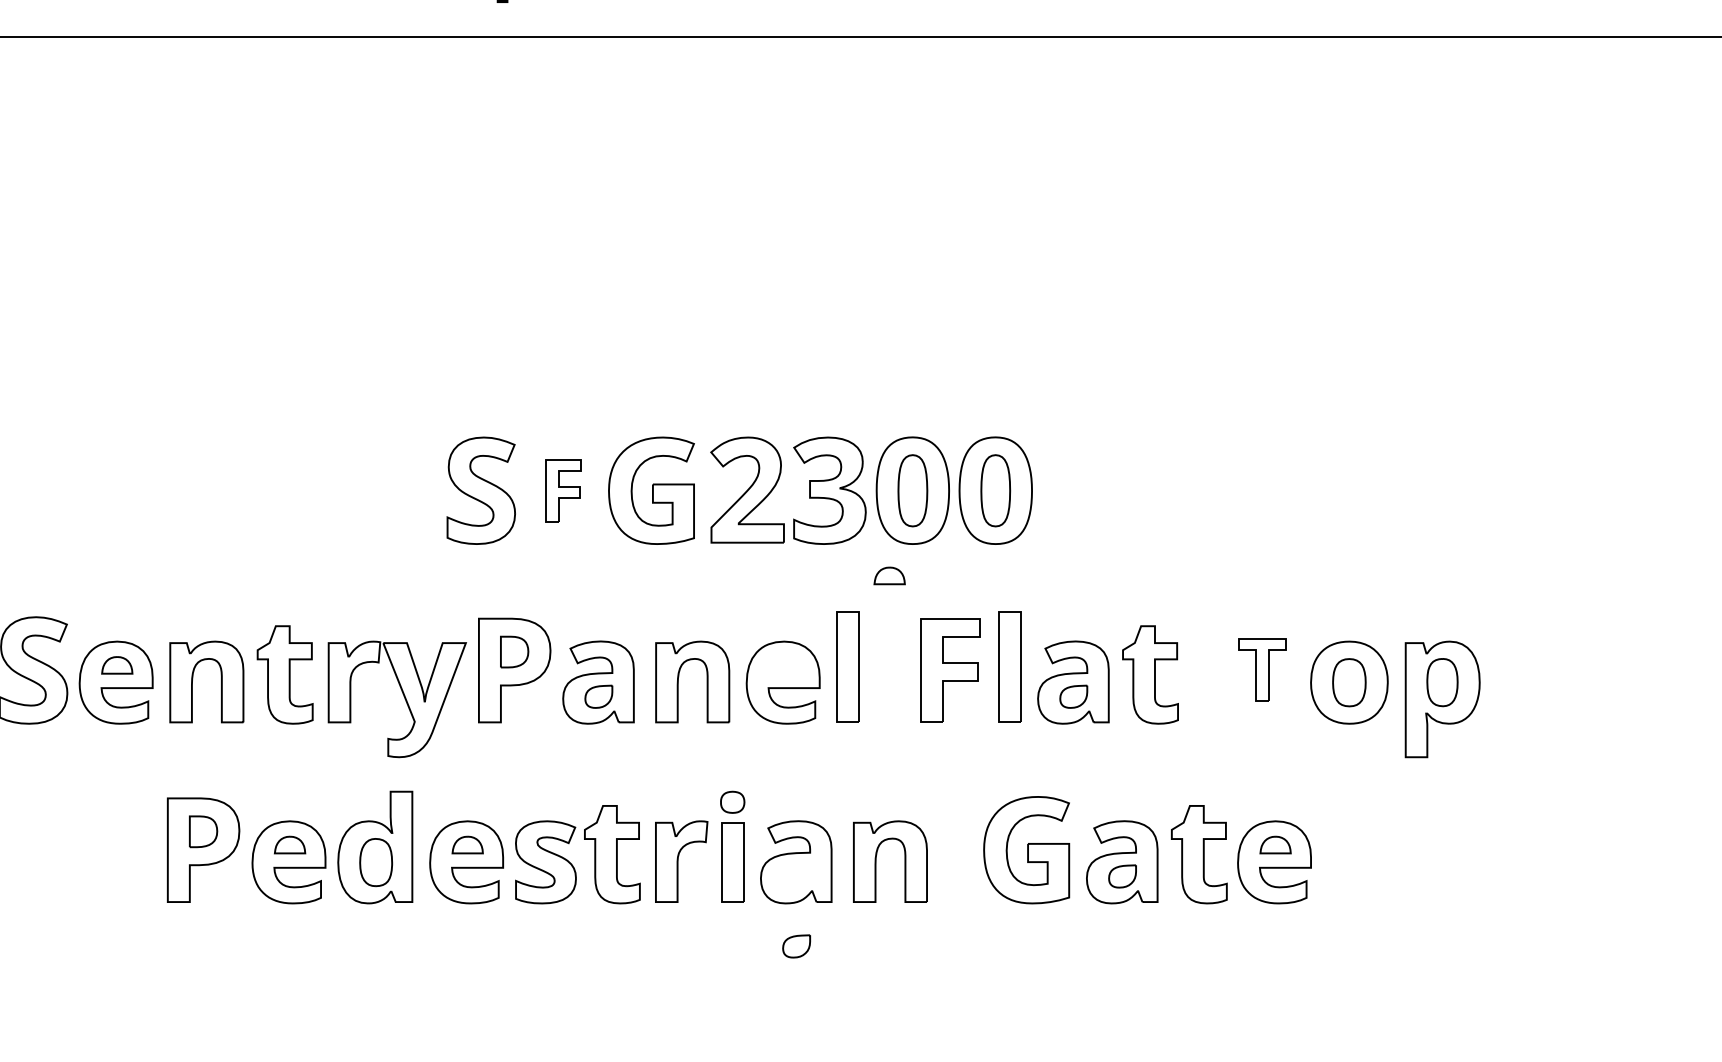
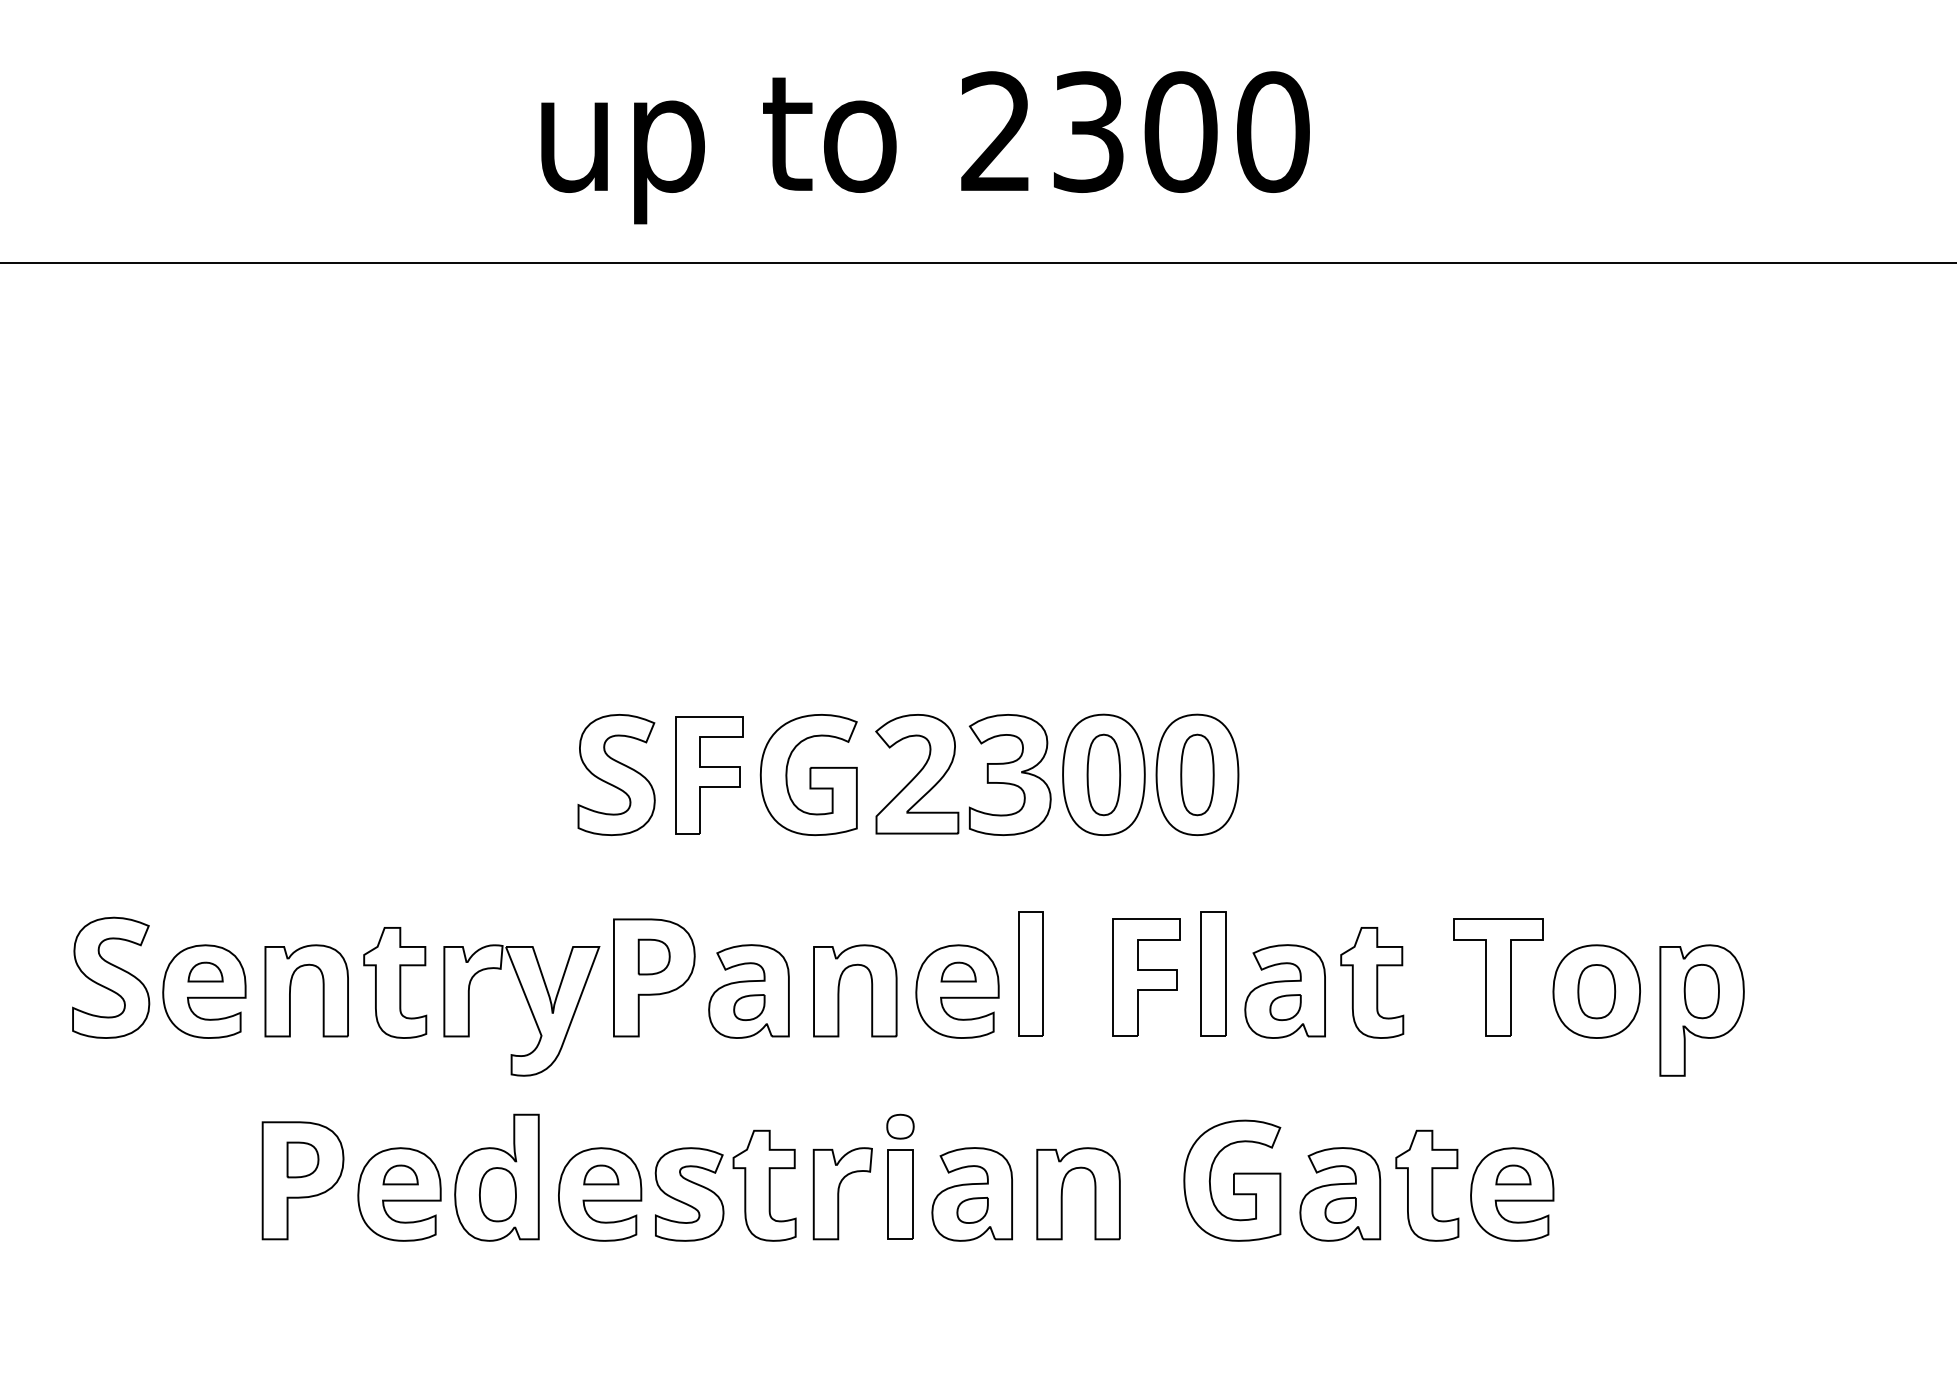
part: (563, 491) -> (709, 775), size x1.67
part: (889, 575) -> (958, 971), moved
part: (1262, 670) -> (1498, 977), size x1.67
part: (796, 946) -> (972, 1210), moved

